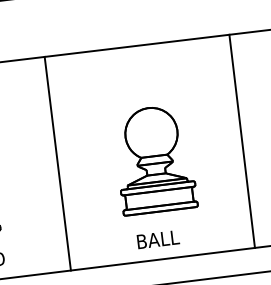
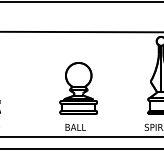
line: (242, 140) -> (122, 84), removed
line: (57, 163) -> (31, 84), removed

